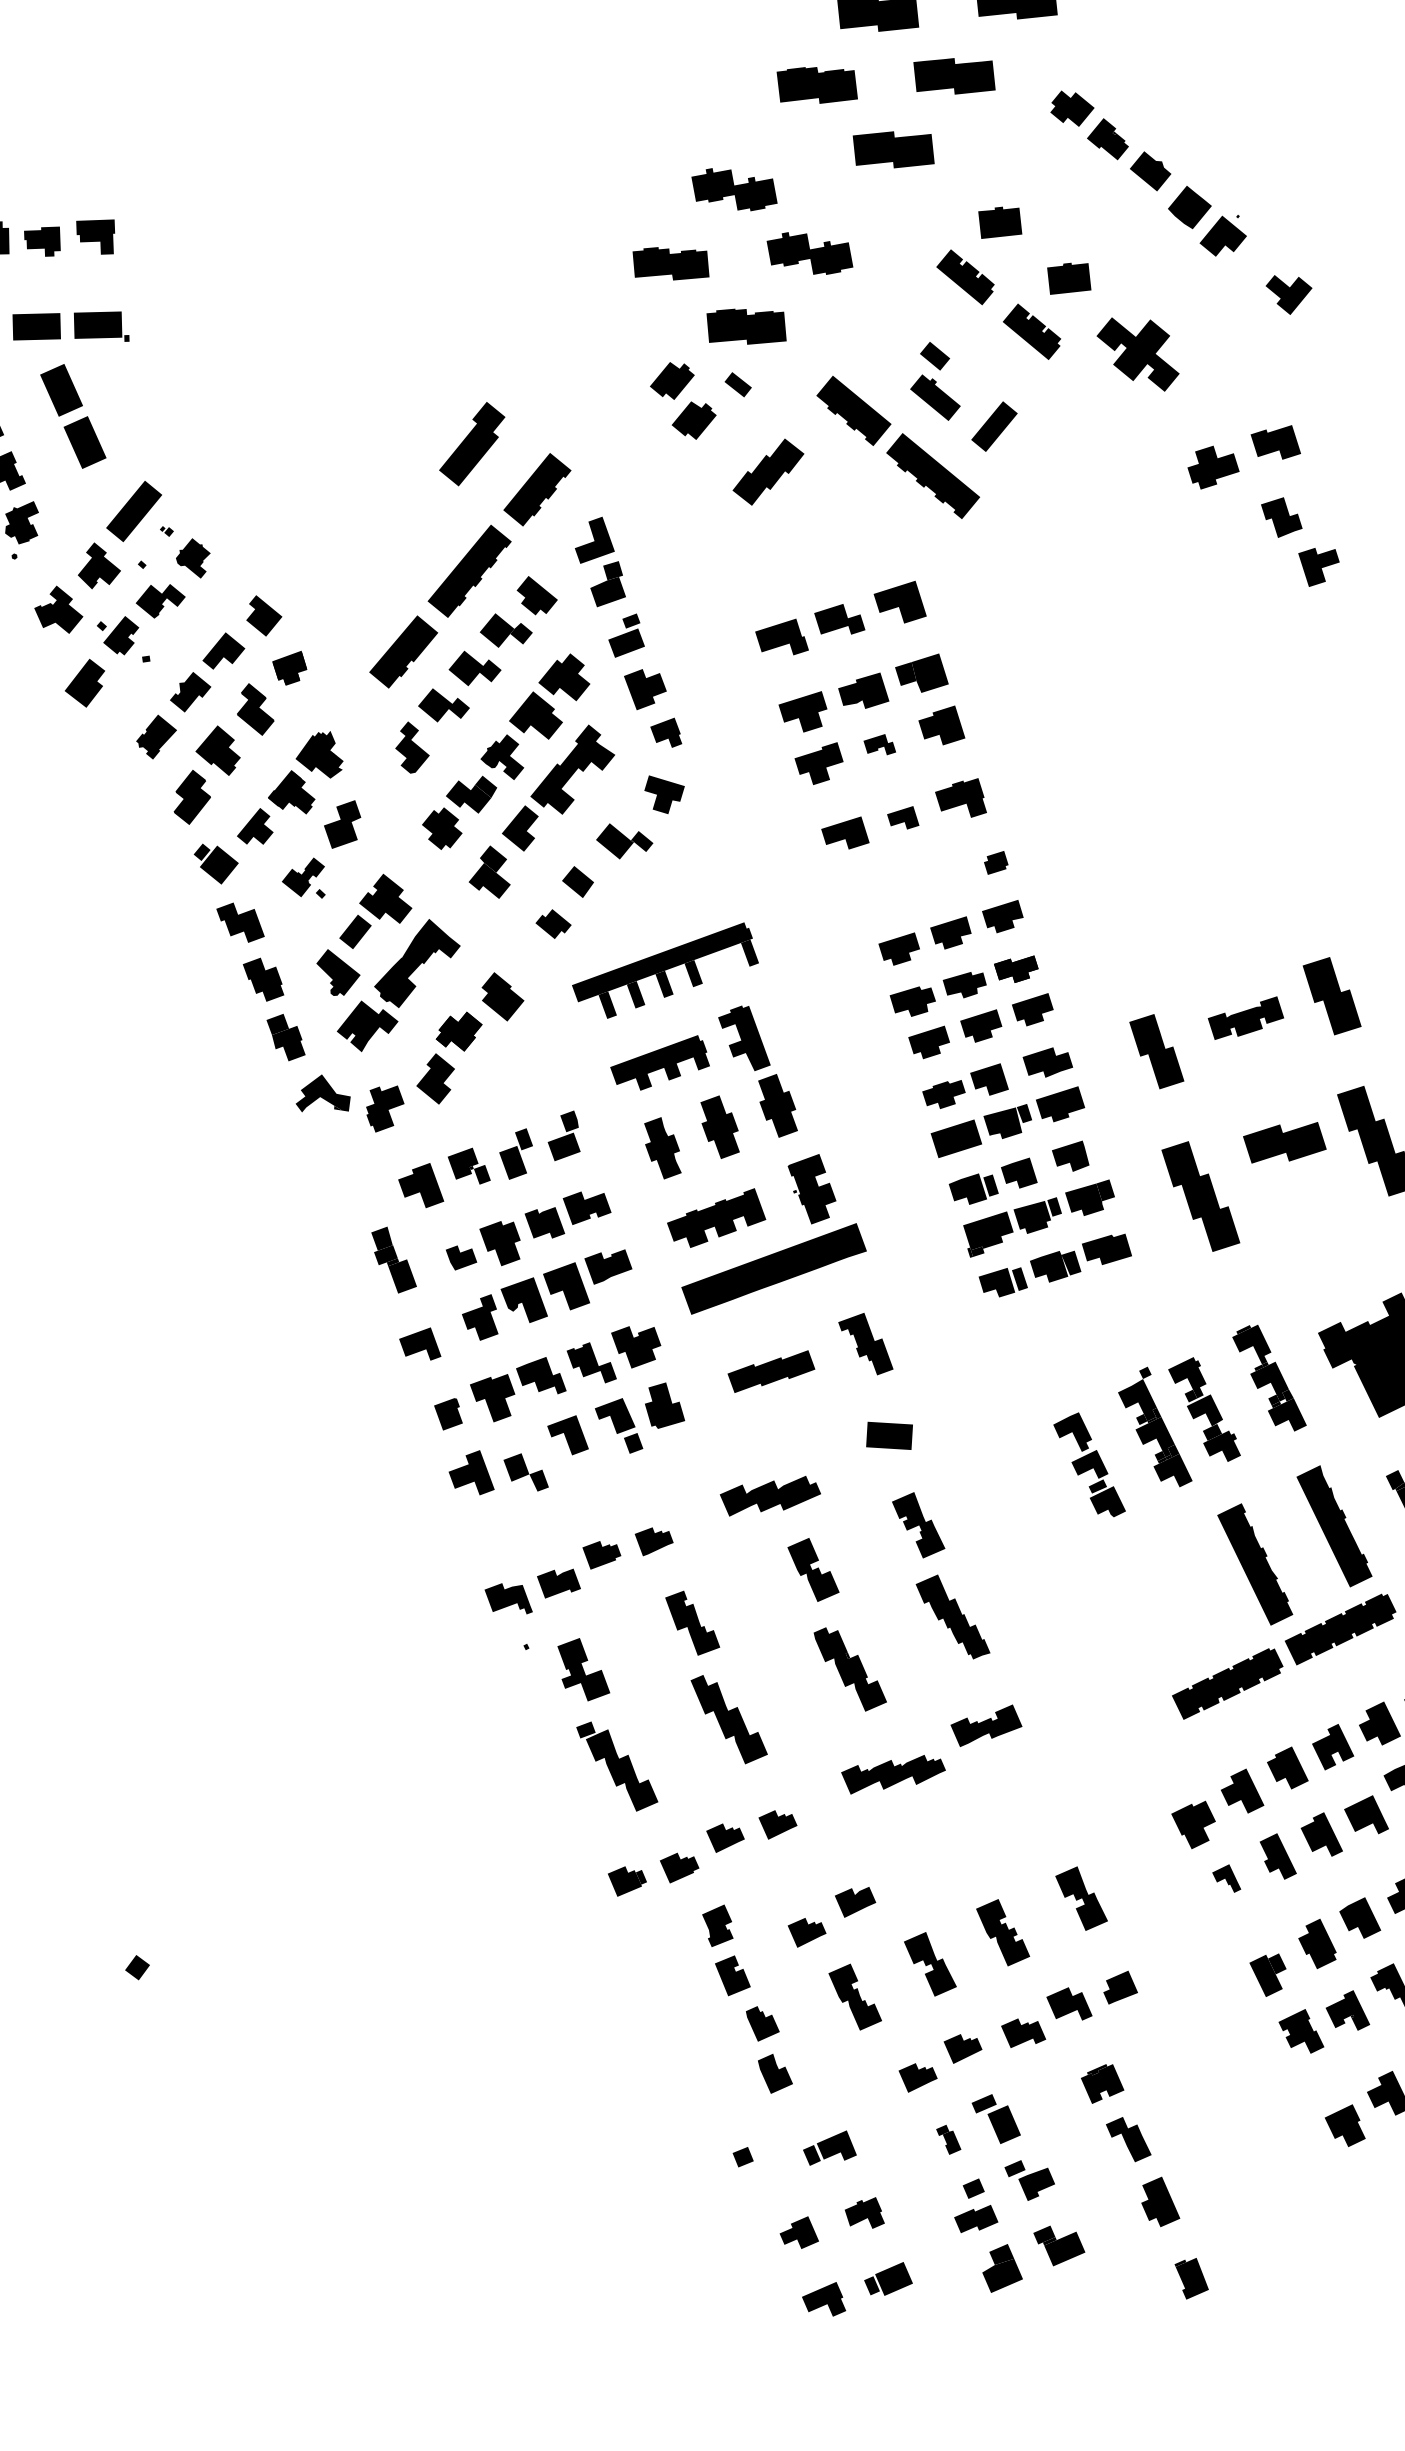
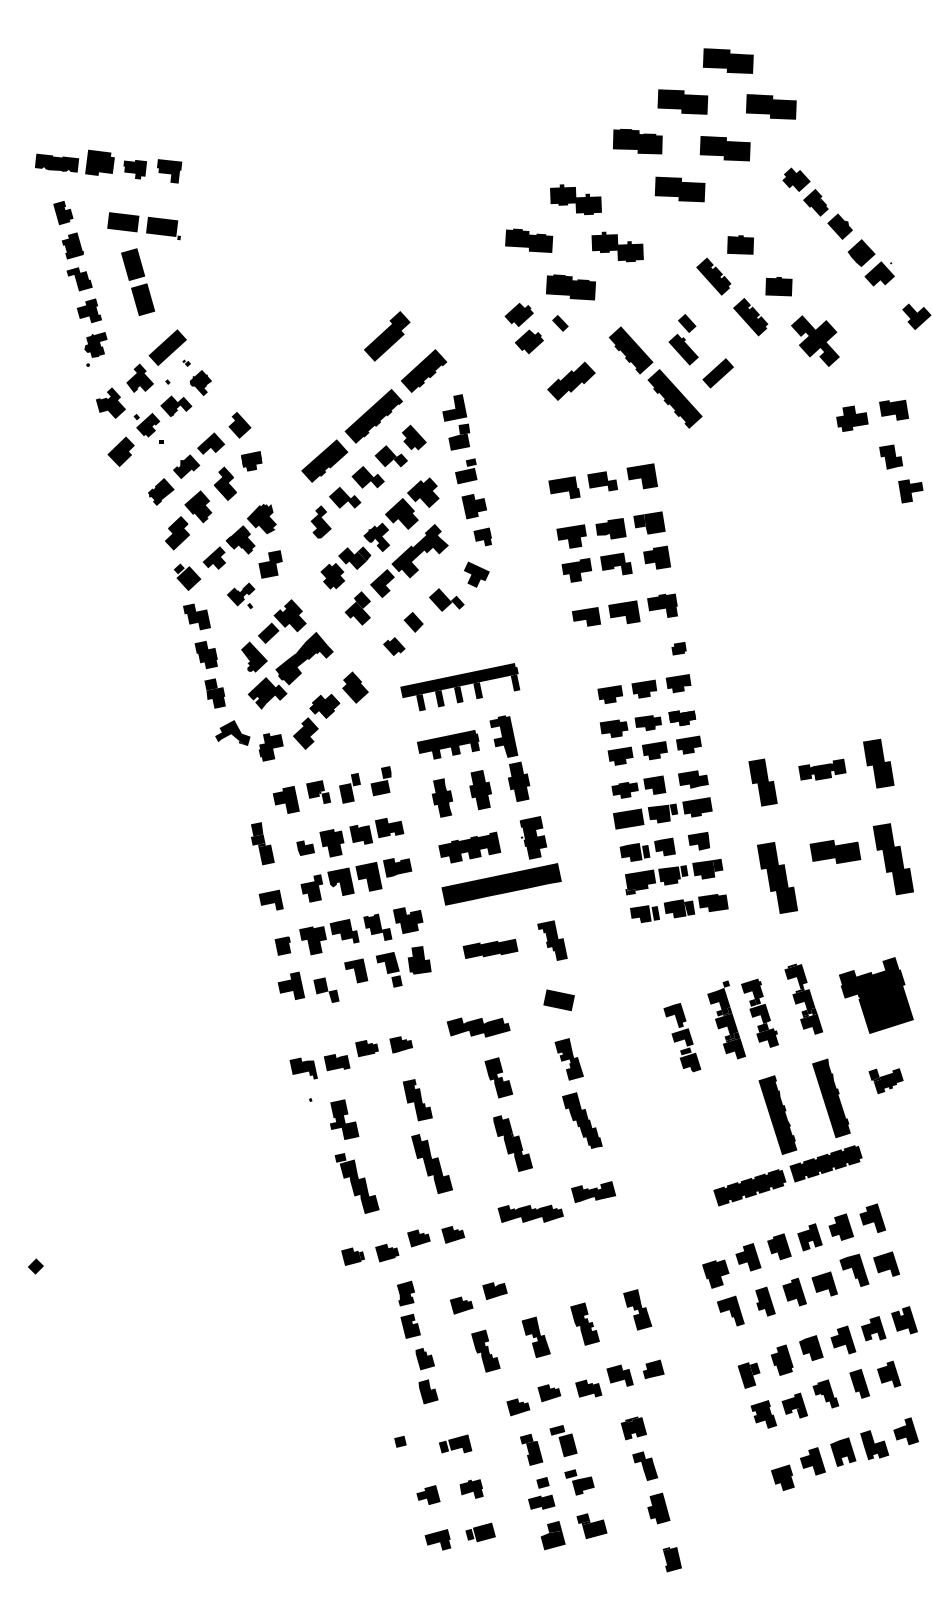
part: (879, 744) -> (616, 563), size x1.67
part: (903, 819) -> (624, 612), size x1.67
part: (1225, 1878) -> (730, 1310), size x1.67
part: (948, 2139) -> (531, 1449), size x1.67

